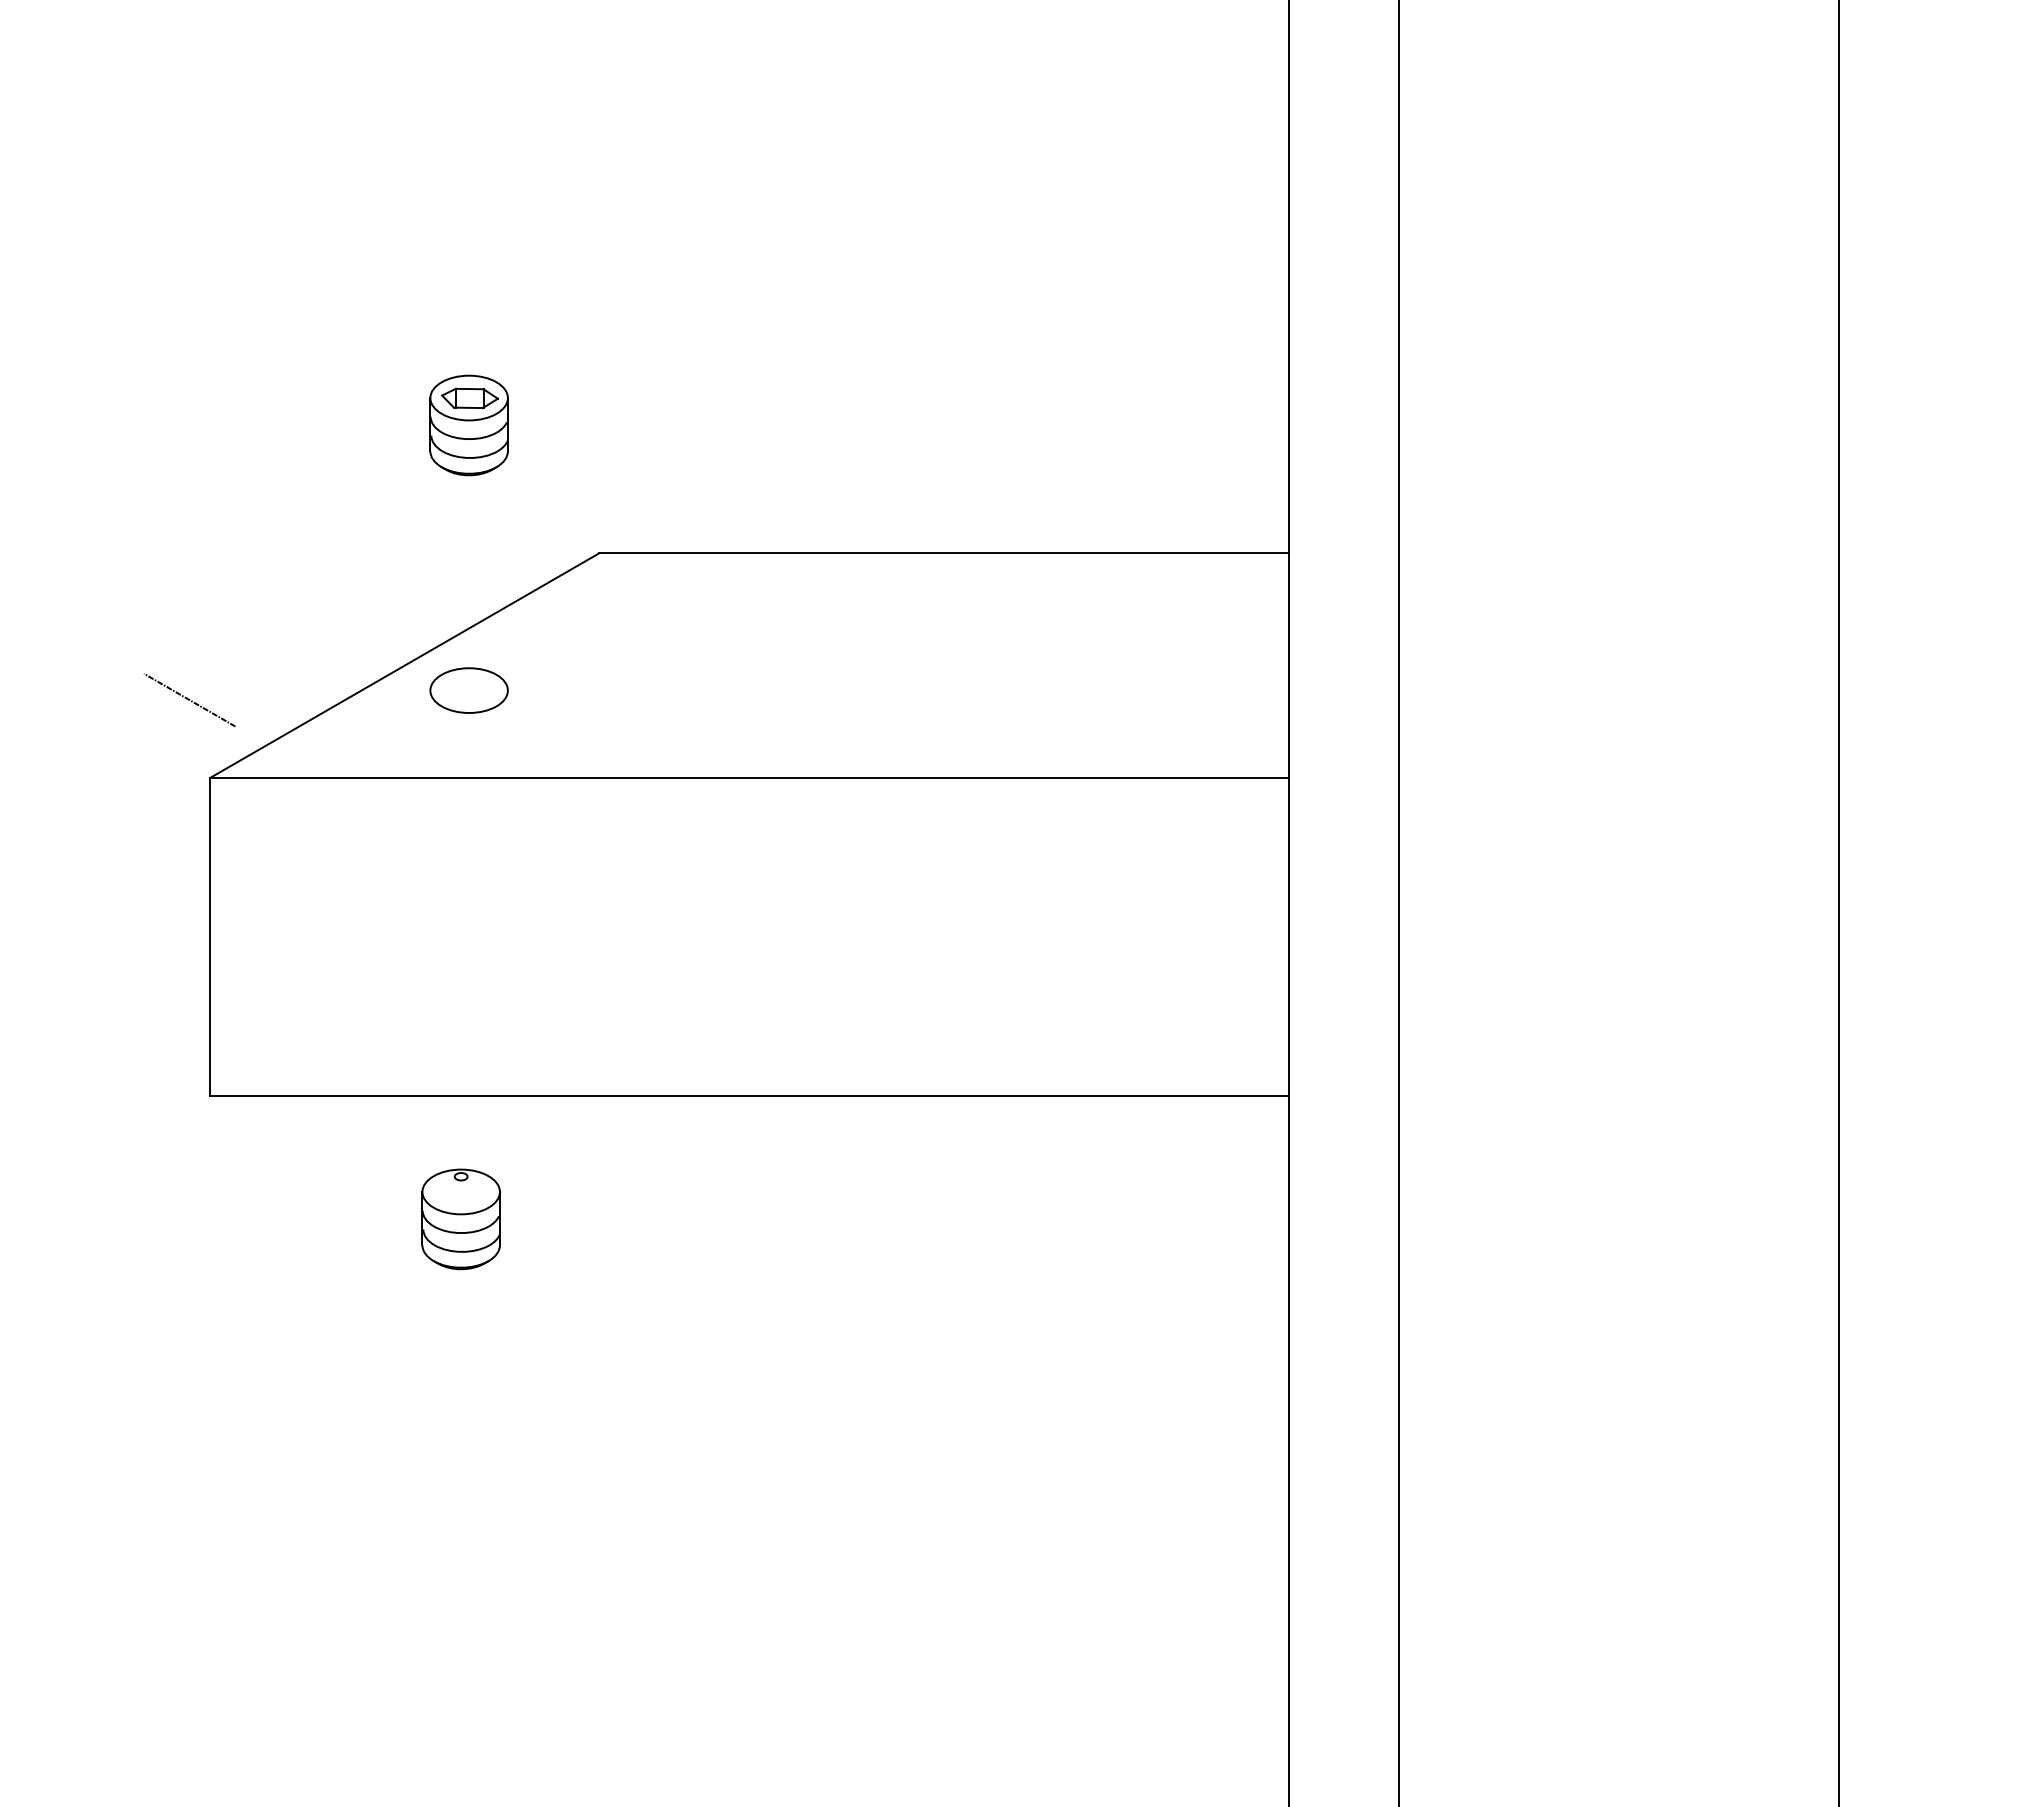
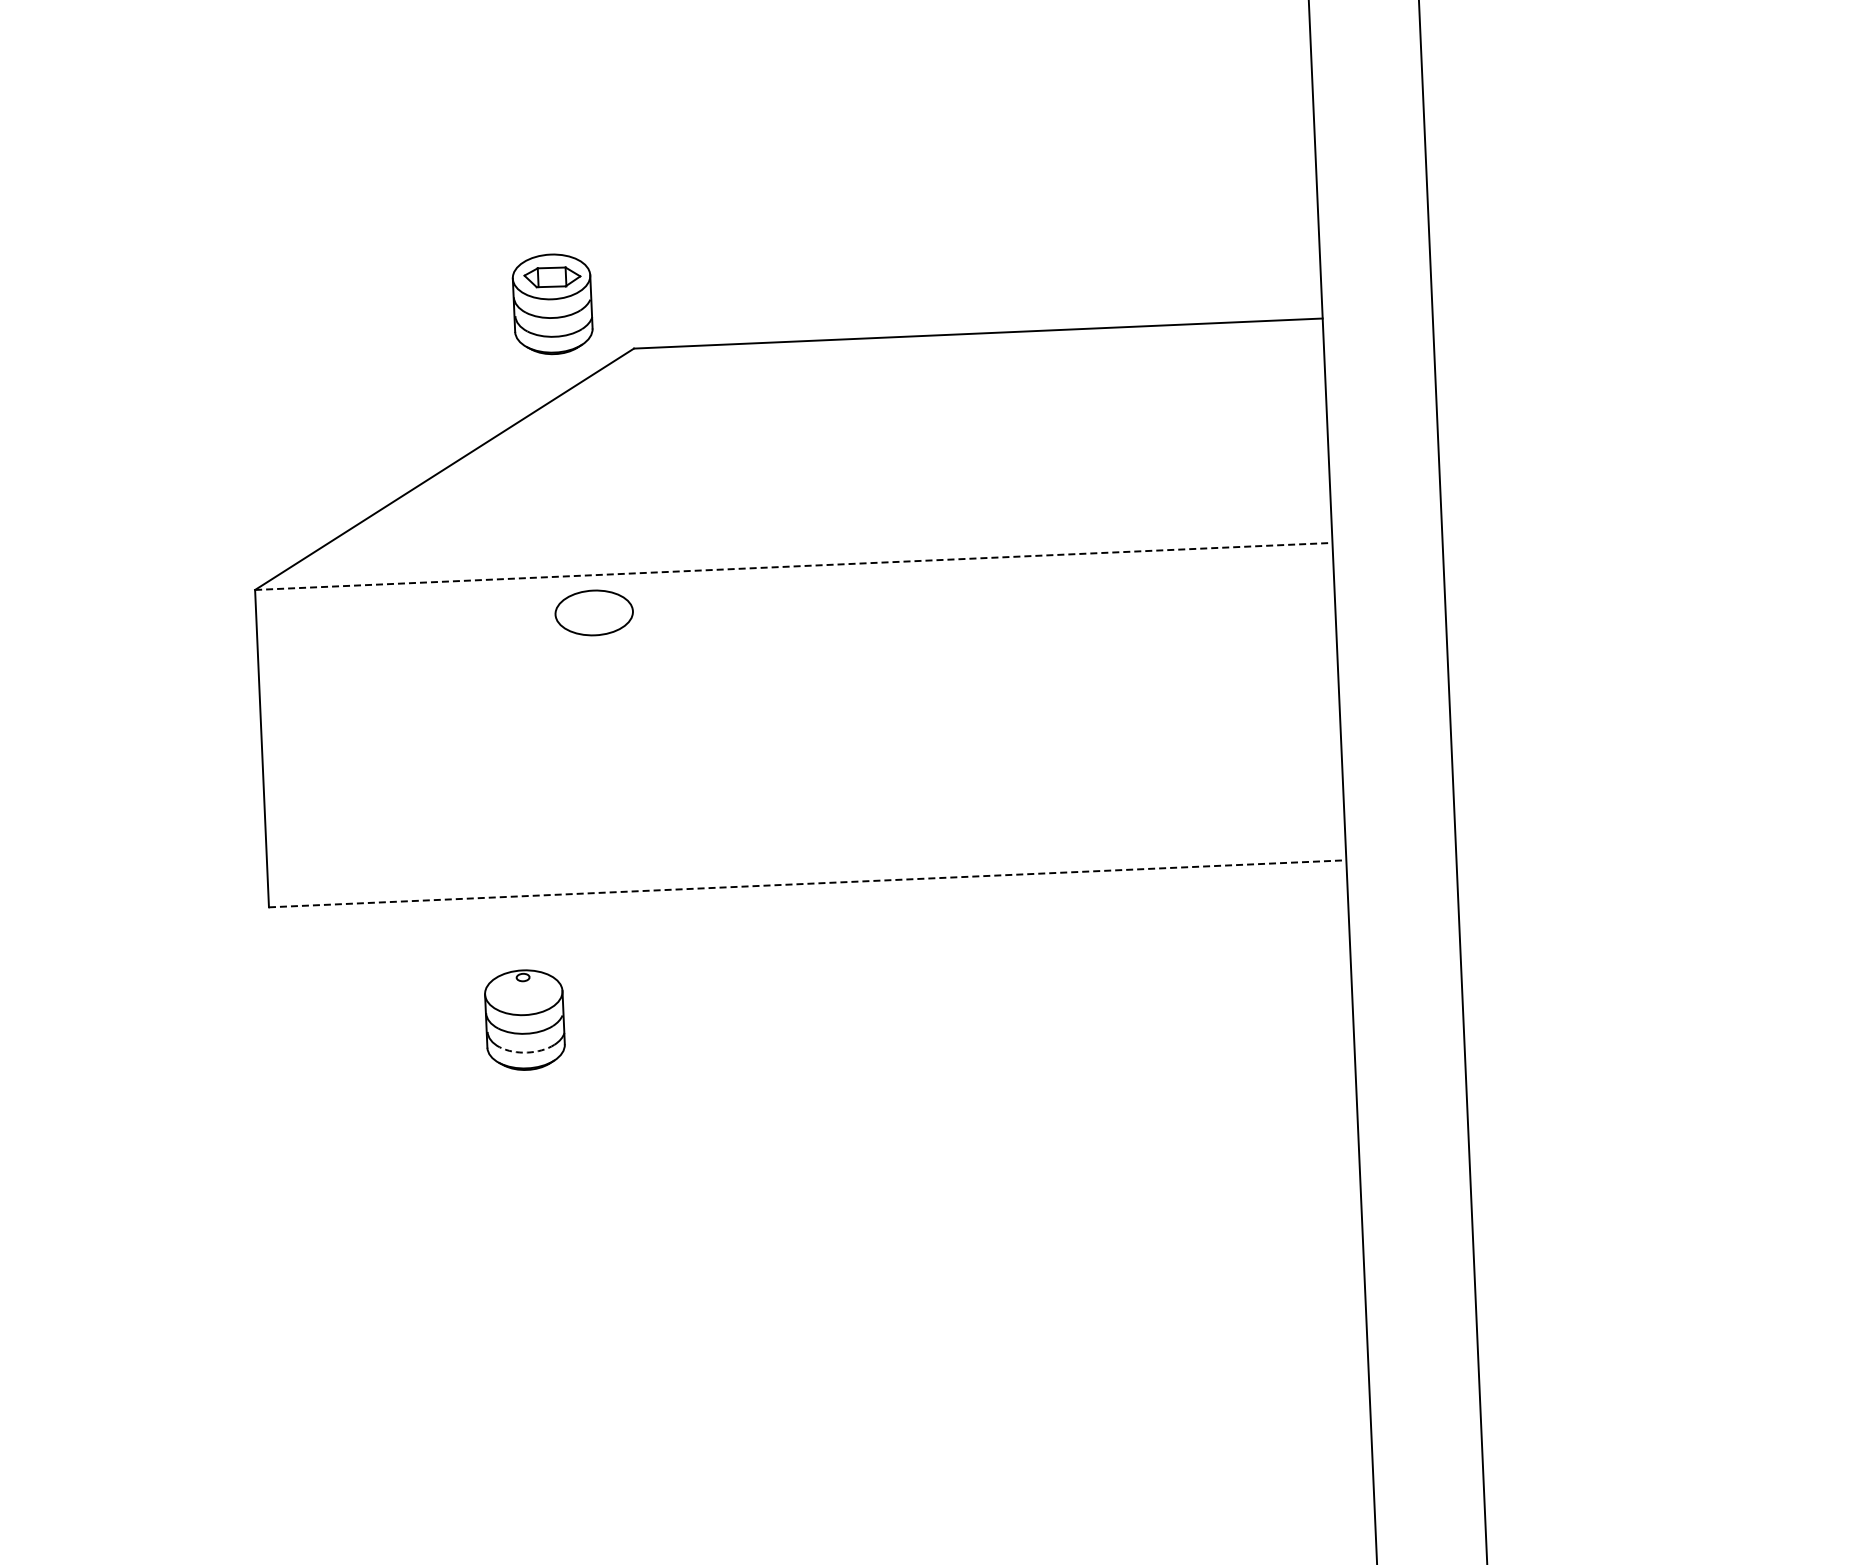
part: (468, 425) -> (552, 304), moved
circle: (468, 690) -> (593, 612), moved
line: (189, 699) -> (230, 512), removed
line: (750, 777) -> (794, 566), solid -> dashed
line: (750, 1095) -> (808, 883), solid -> dashed
arc: (462, 1251) -> (527, 1052), solid -> dashed

